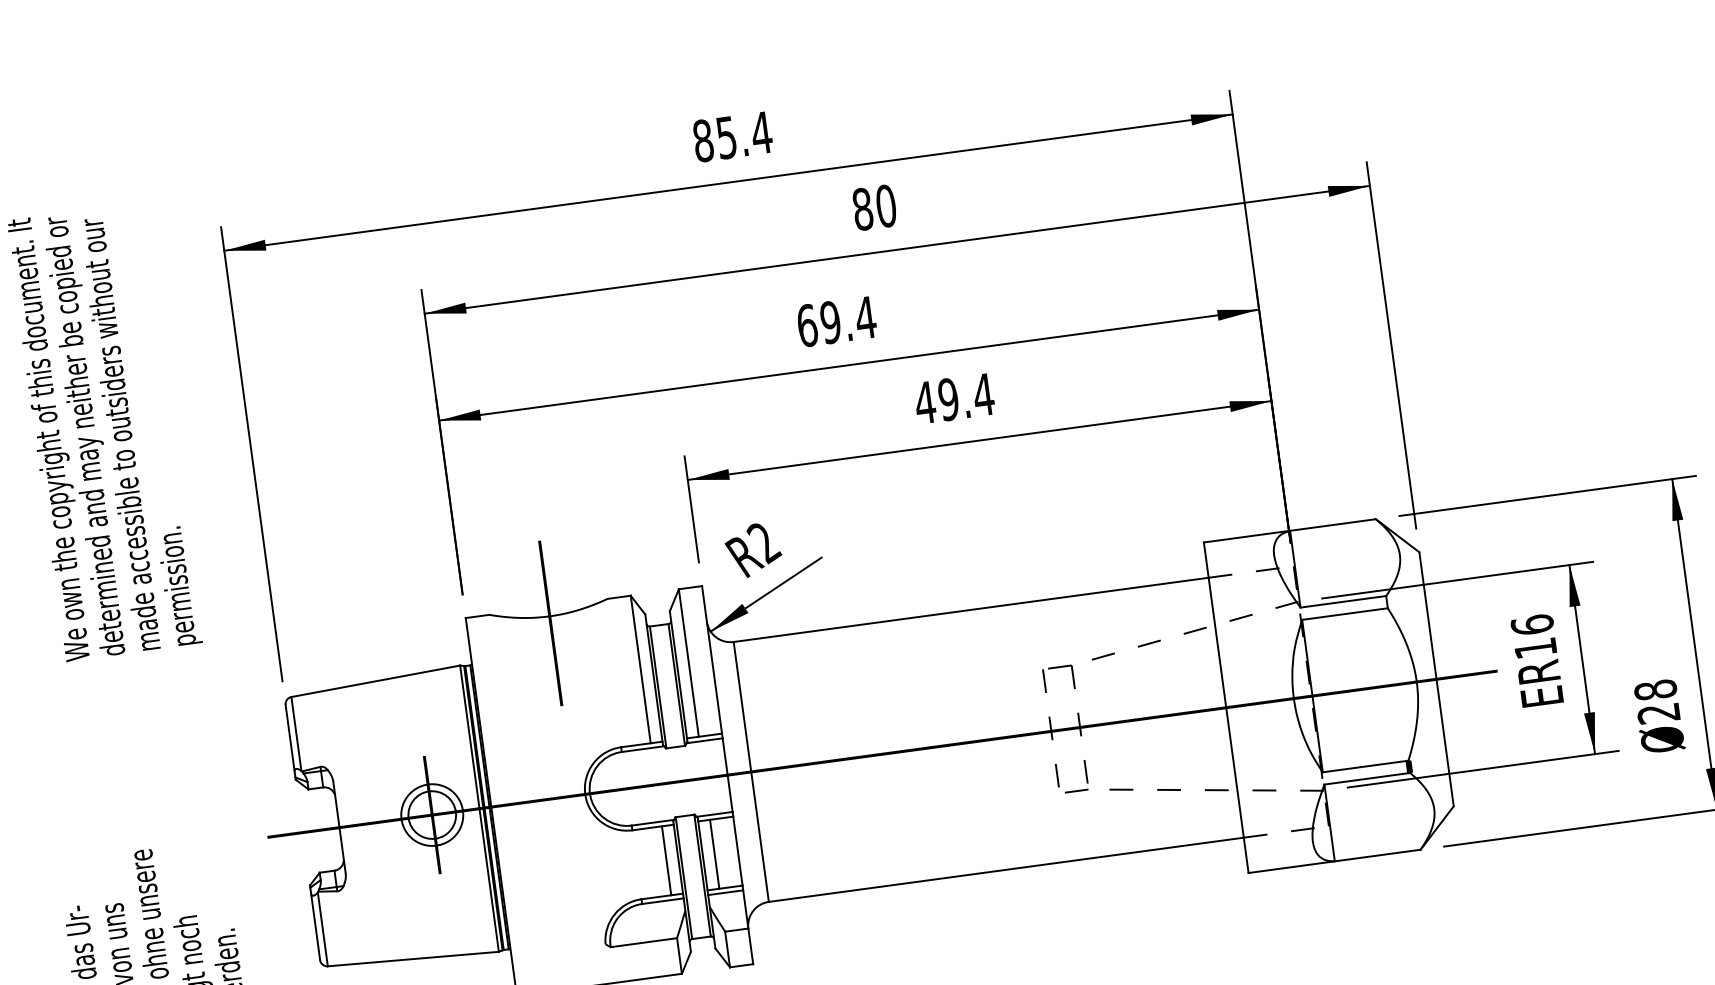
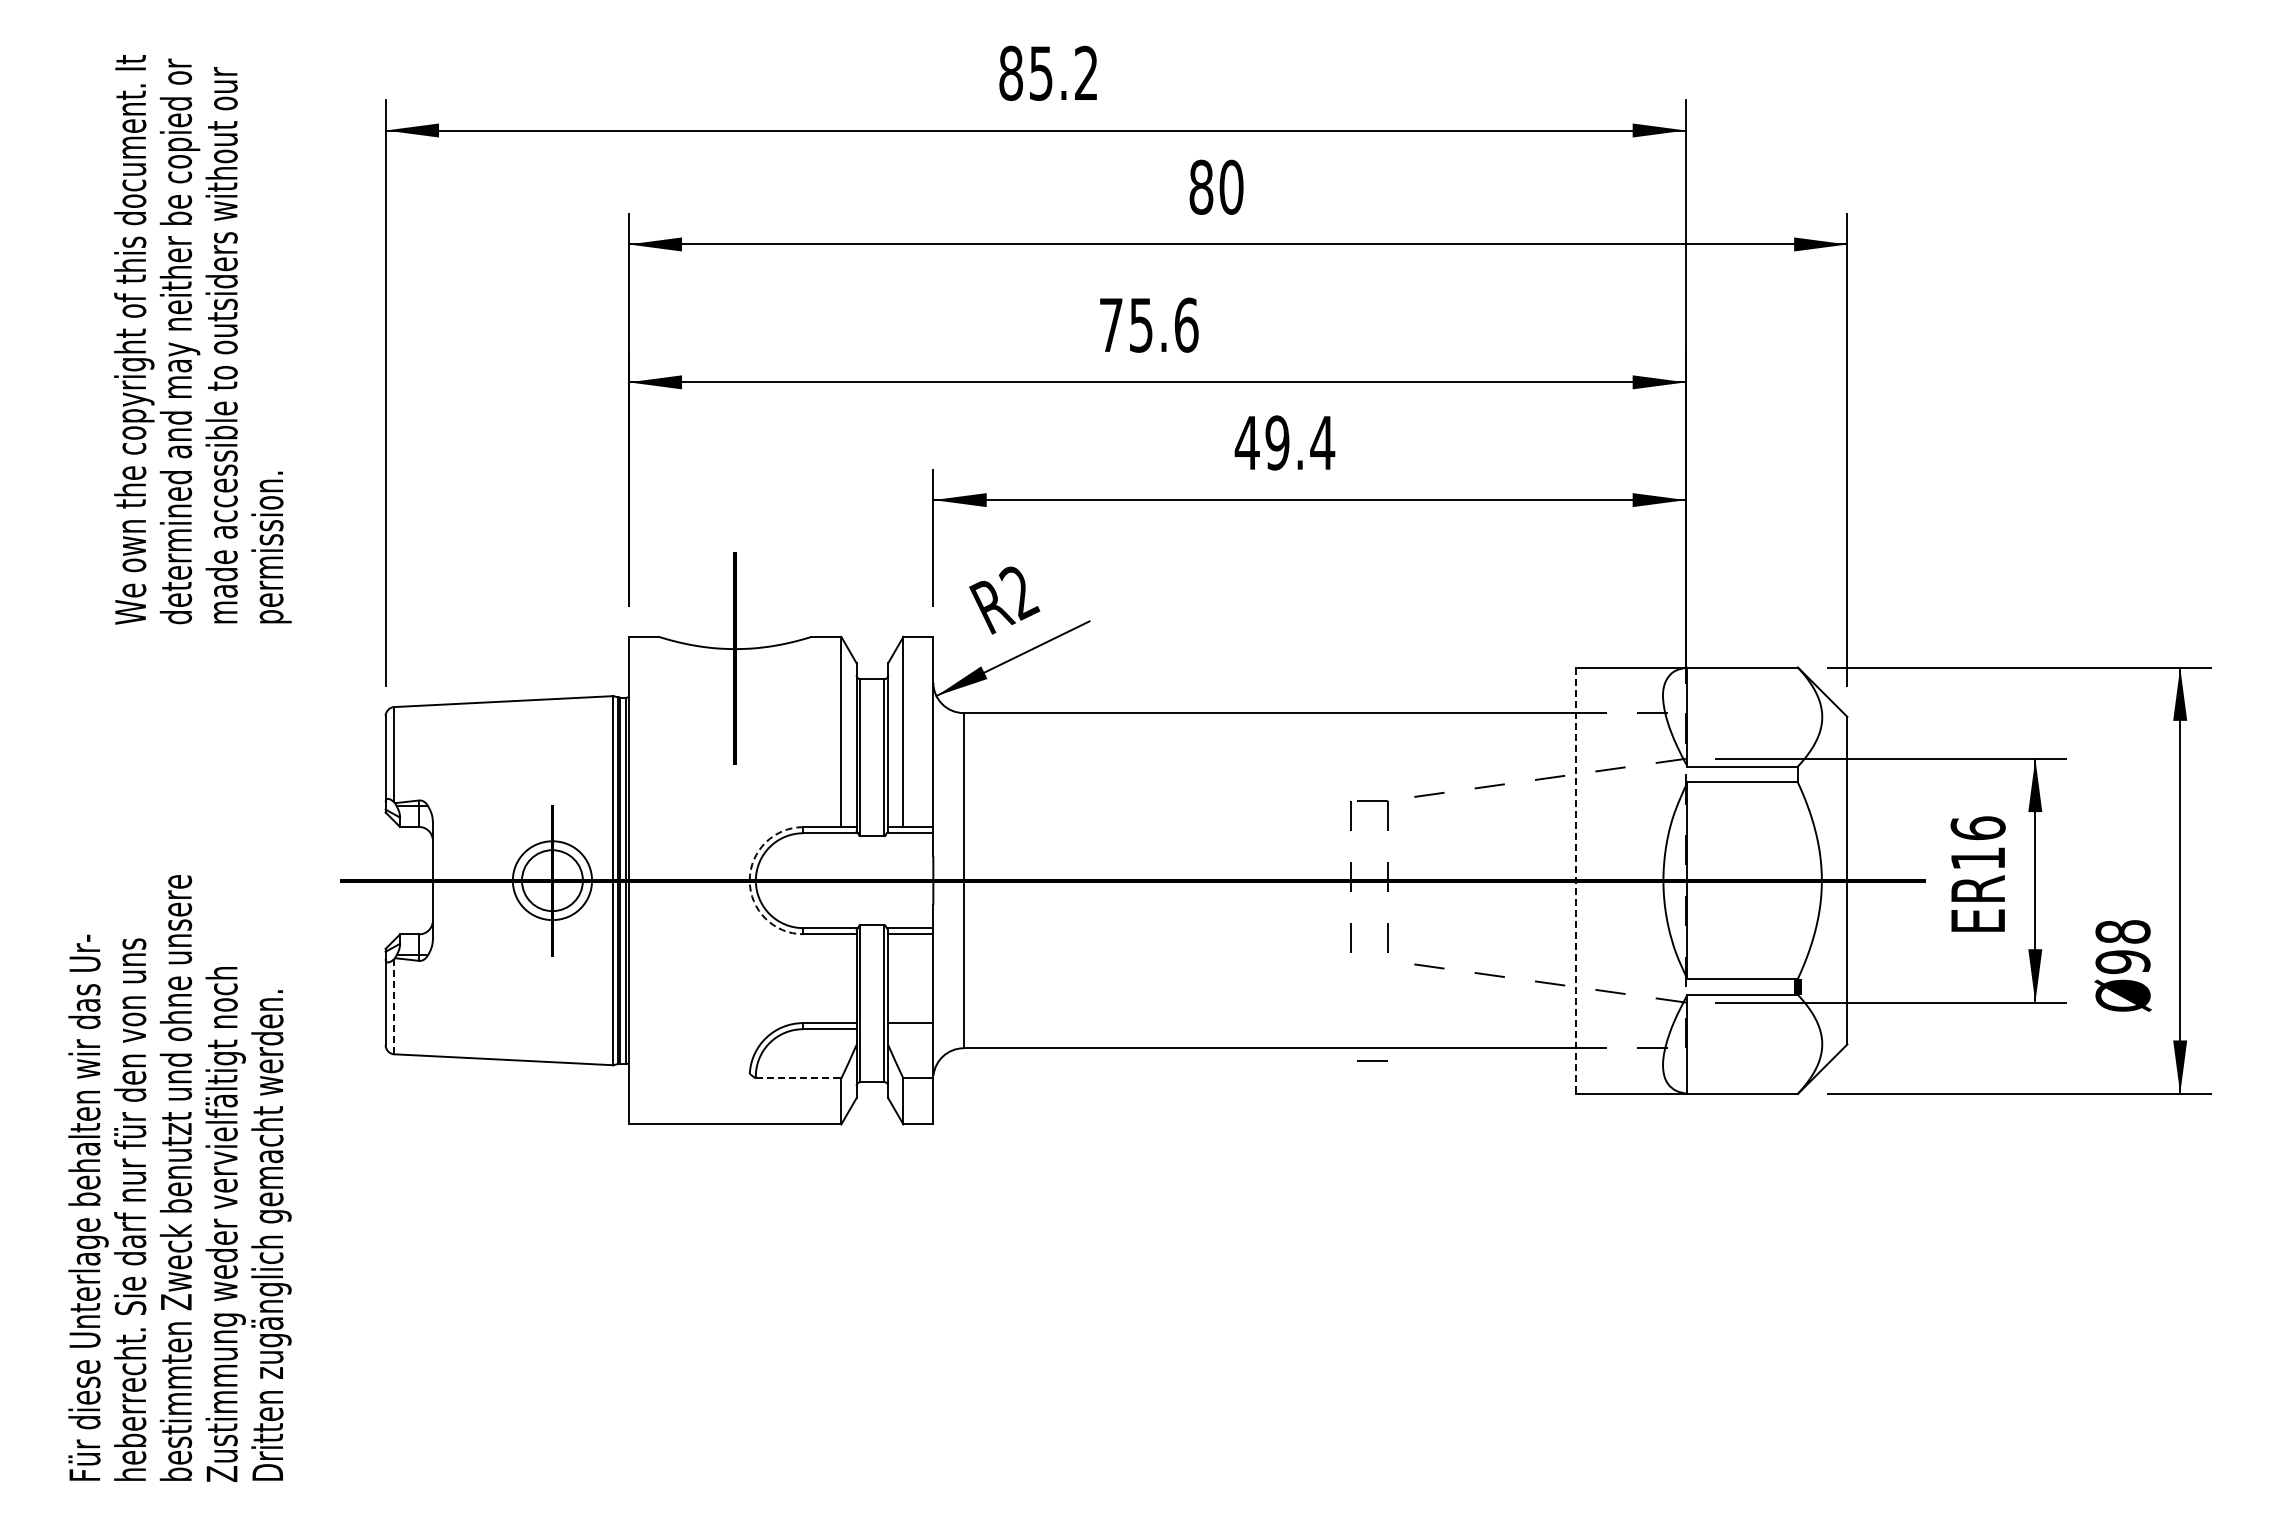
text: (760, 132) -> (1085, 72), 85.4 -> 85.2
text: (836, 321) -> (1148, 324), 69.4 -> 75.6
line: (1226, 708) -> (1576, 881), solid -> dashed
text: (1658, 713) -> (2122, 962), 28 -> 98
line: (1076, 791) -> (1372, 1060), moved
arc: (585, 794) -> (749, 880), solid -> dashed
line: (714, 854) -> (903, 978), removed
line: (666, 860) -> (841, 978), removed
line: (725, 892) -> (910, 1029), removed
line: (322, 929) -> (394, 1006), solid -> dashed
line: (643, 942) -> (798, 1078), solid -> dashed

